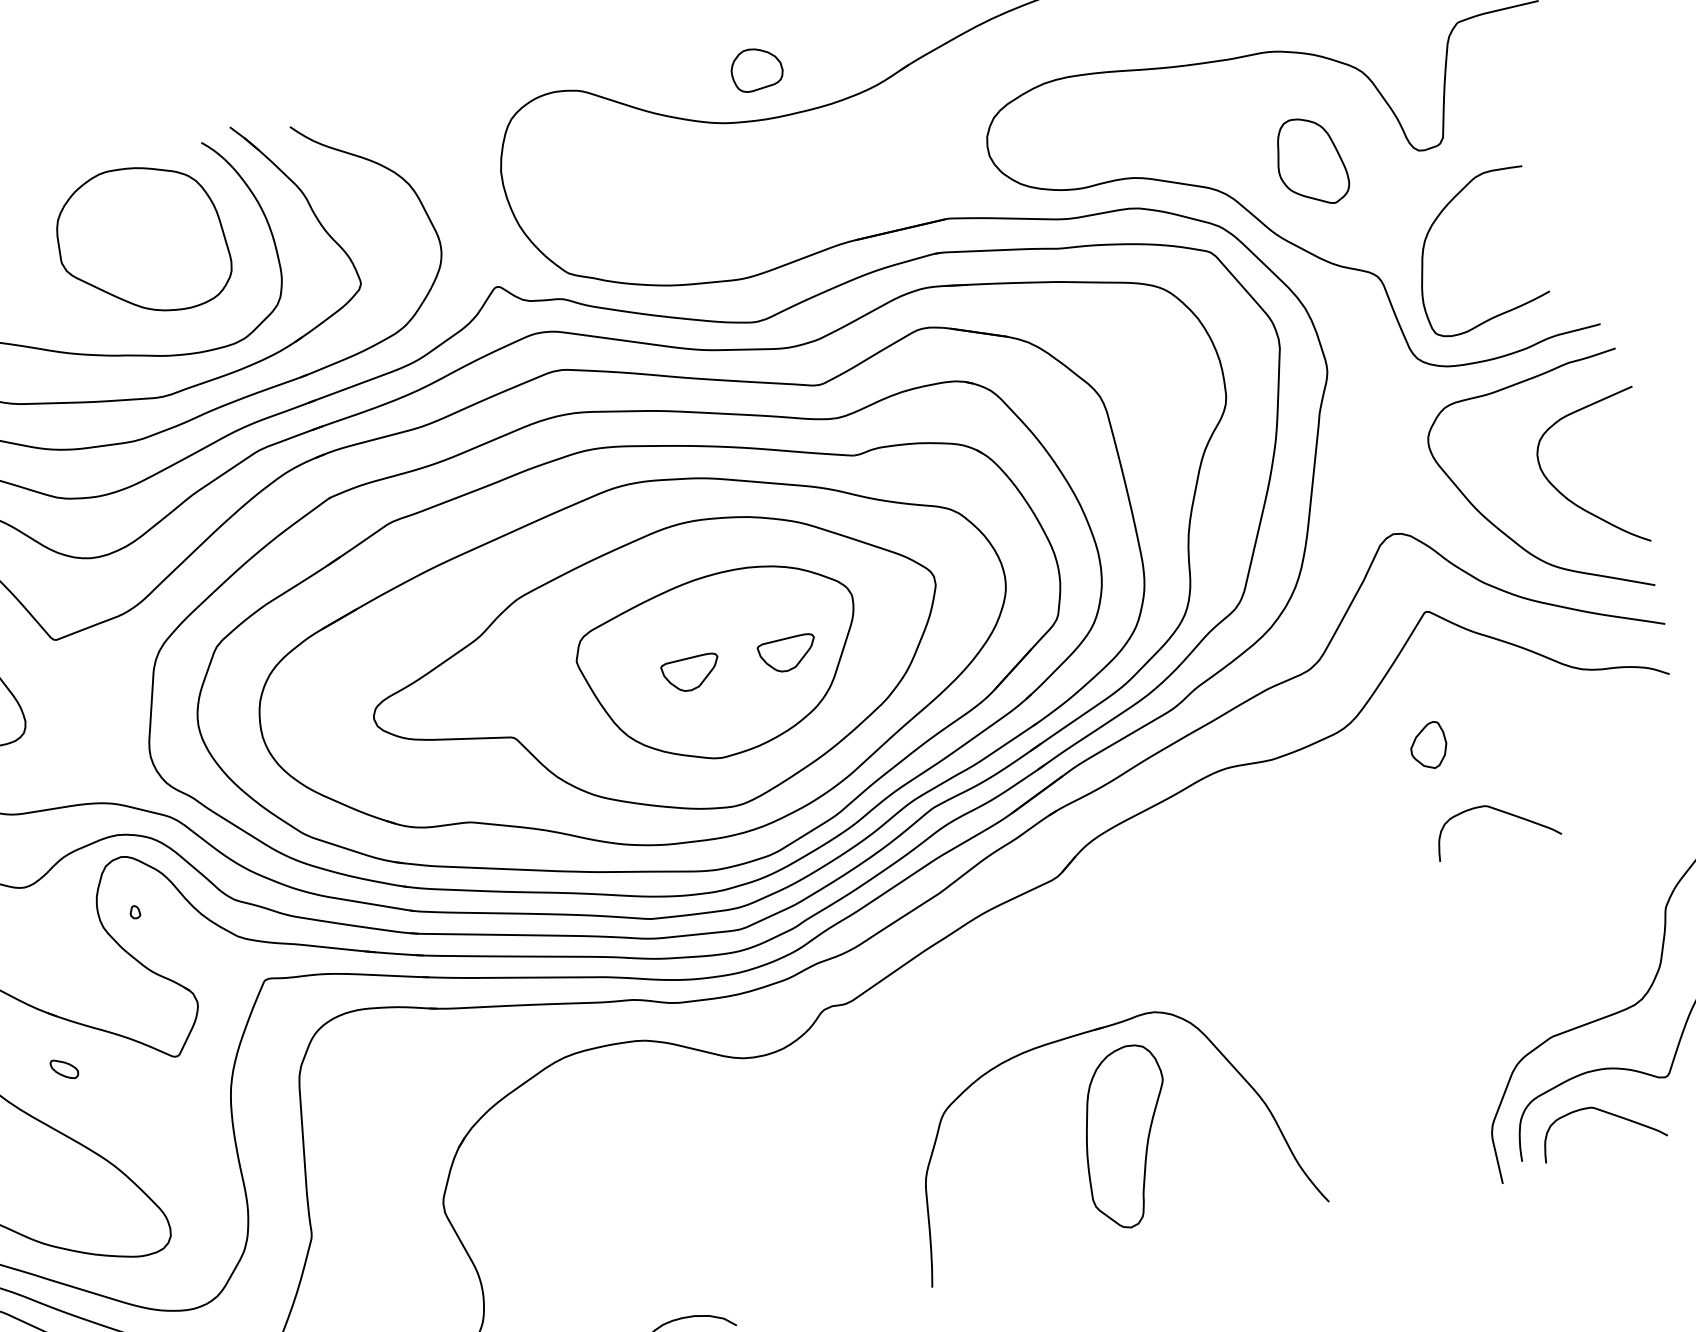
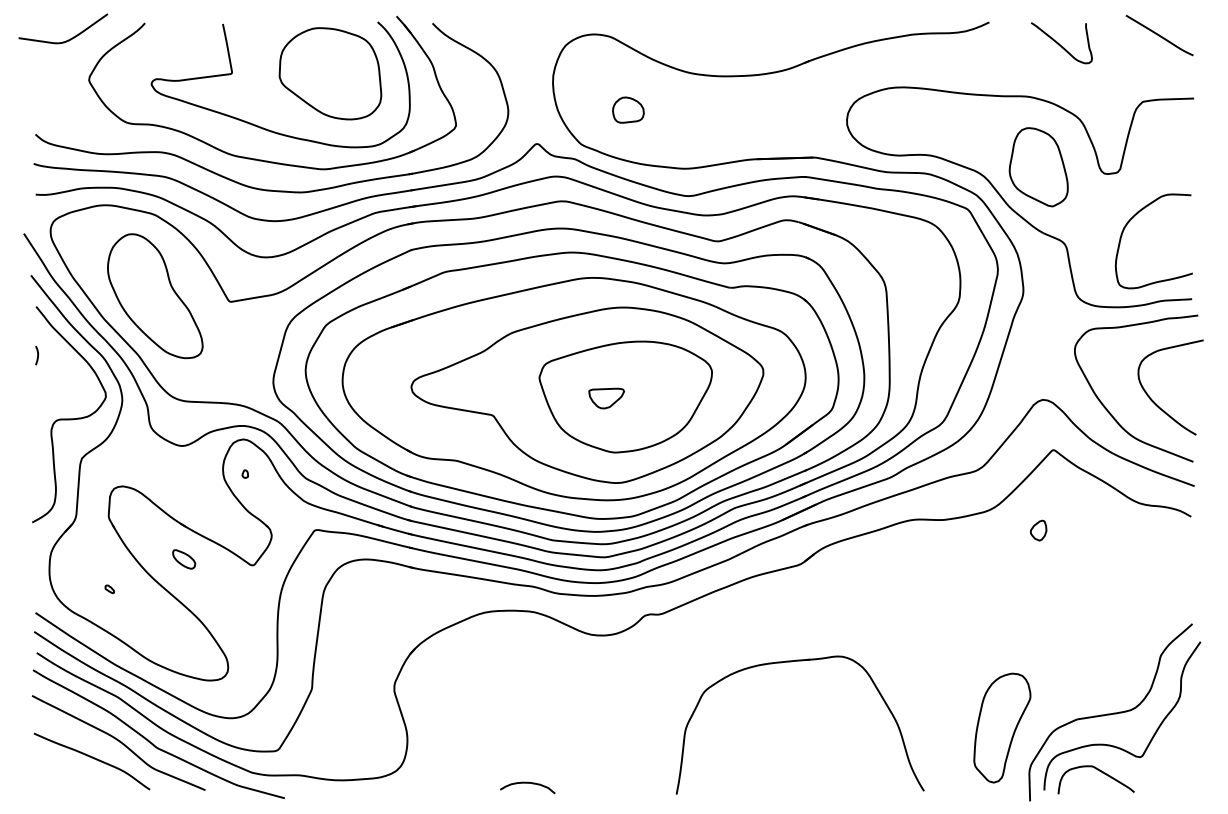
part: (756, 68) -> (628, 109), moved
part: (1310, 162) -> (1038, 167), size x1.43
curve: (1432, 227) -> (1130, 221), moved
part: (787, 654) -> (666, 398), removed
part: (1428, 745) -> (1038, 530), size x0.71
curve: (1498, 811) -> (1072, 578), removed
part: (65, 1069) -> (184, 559), size x1.43
part: (1127, 1136) -> (1002, 727), moved

